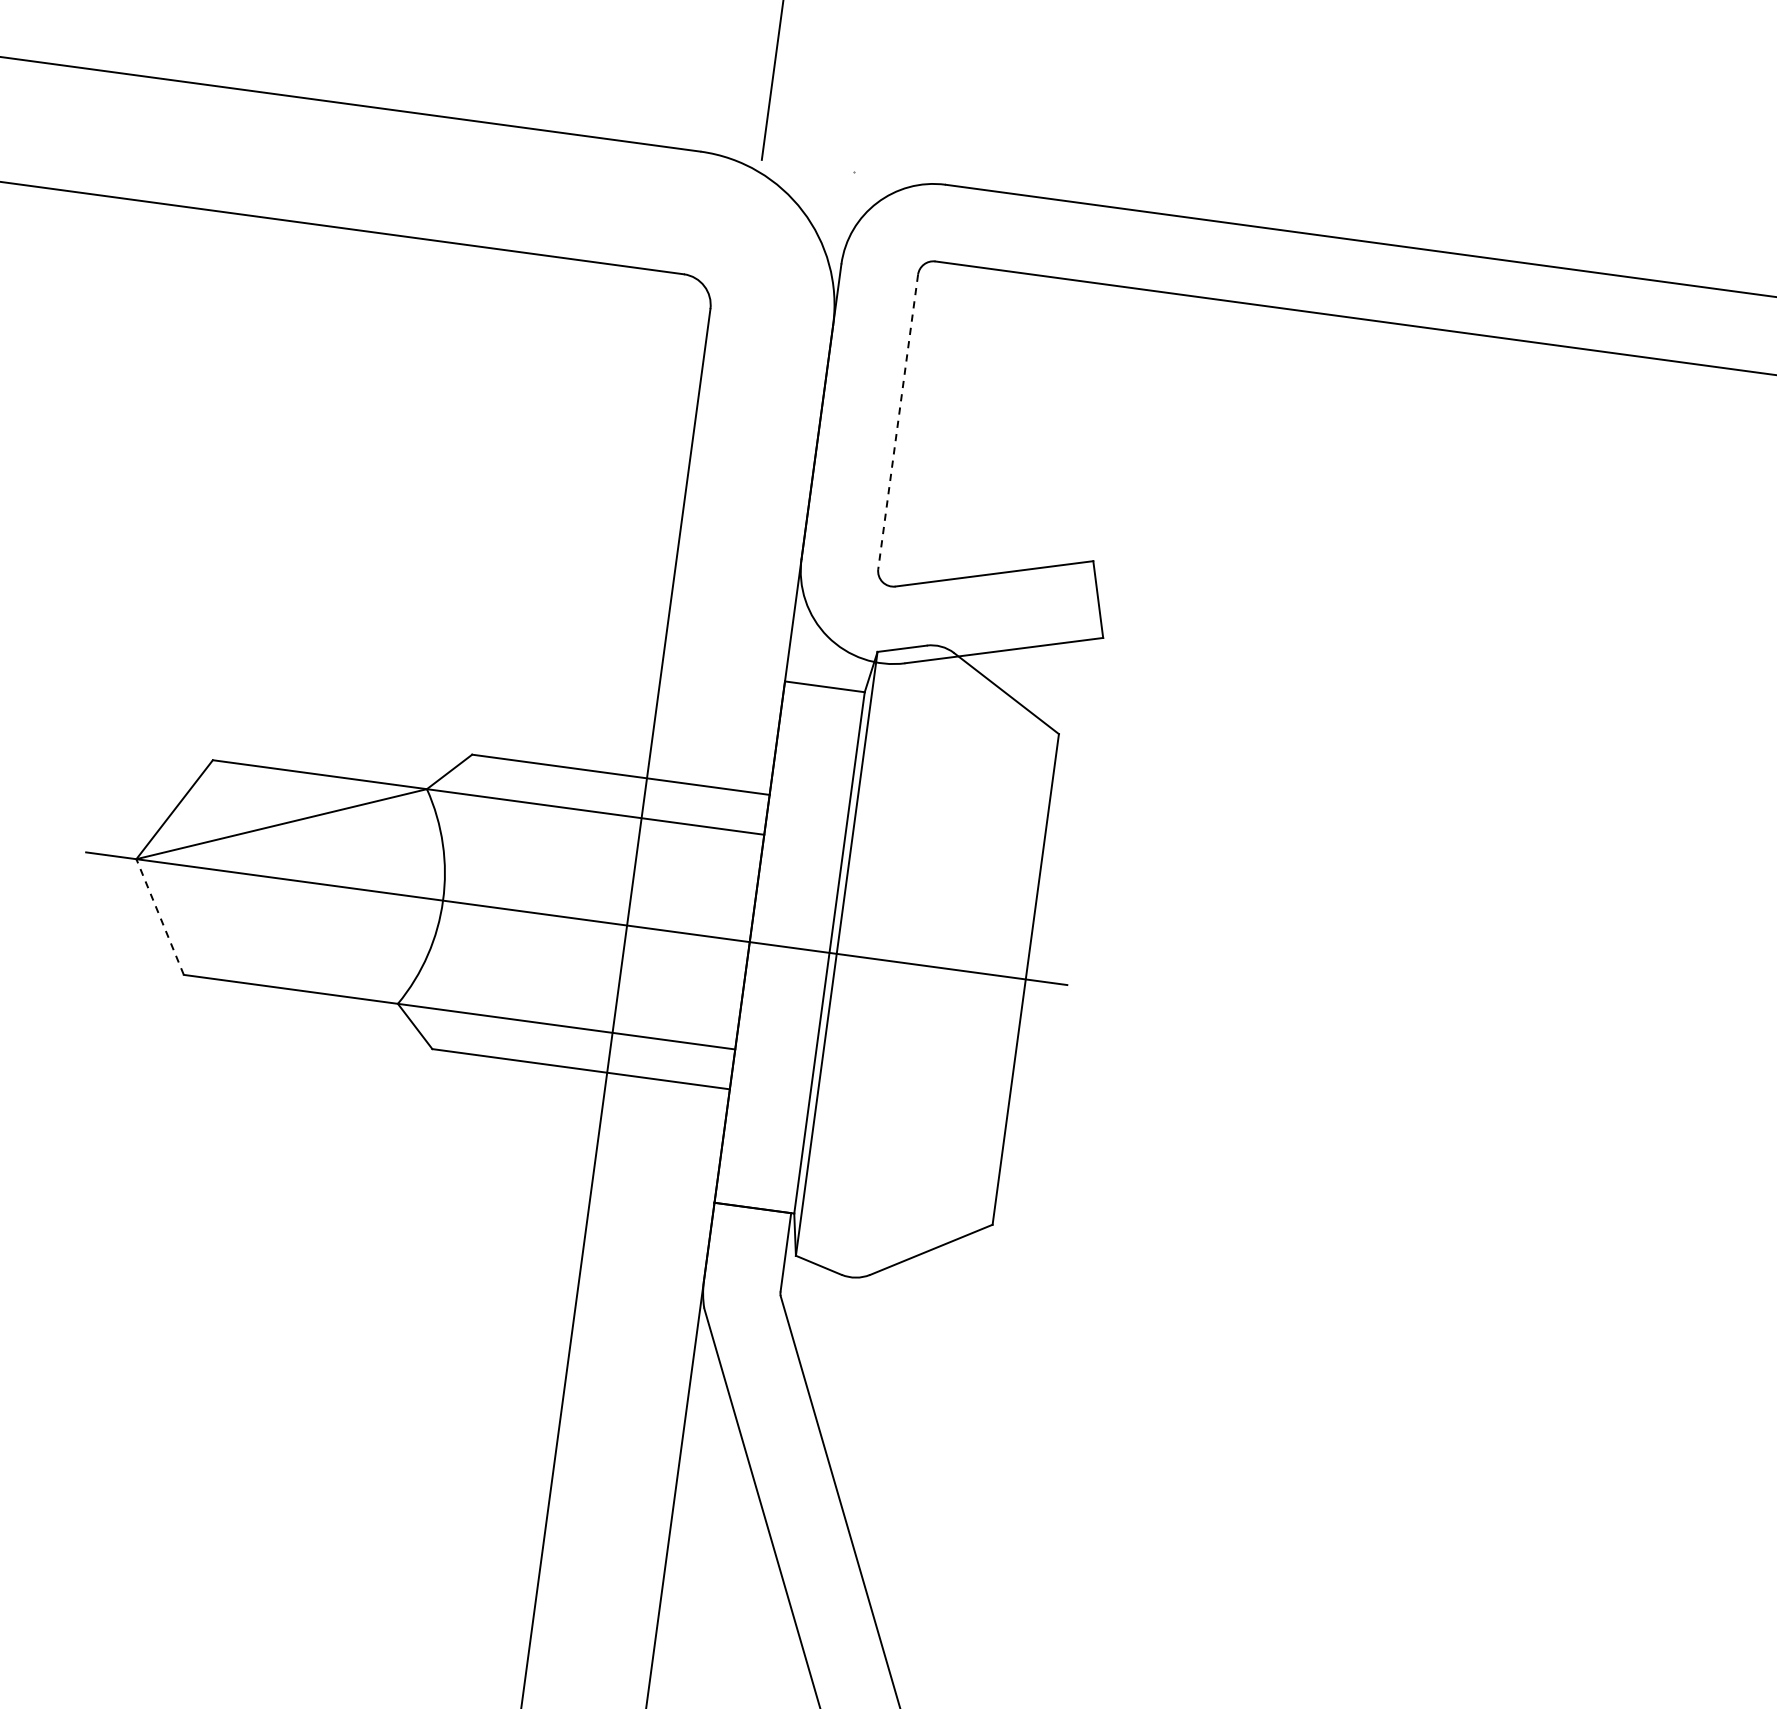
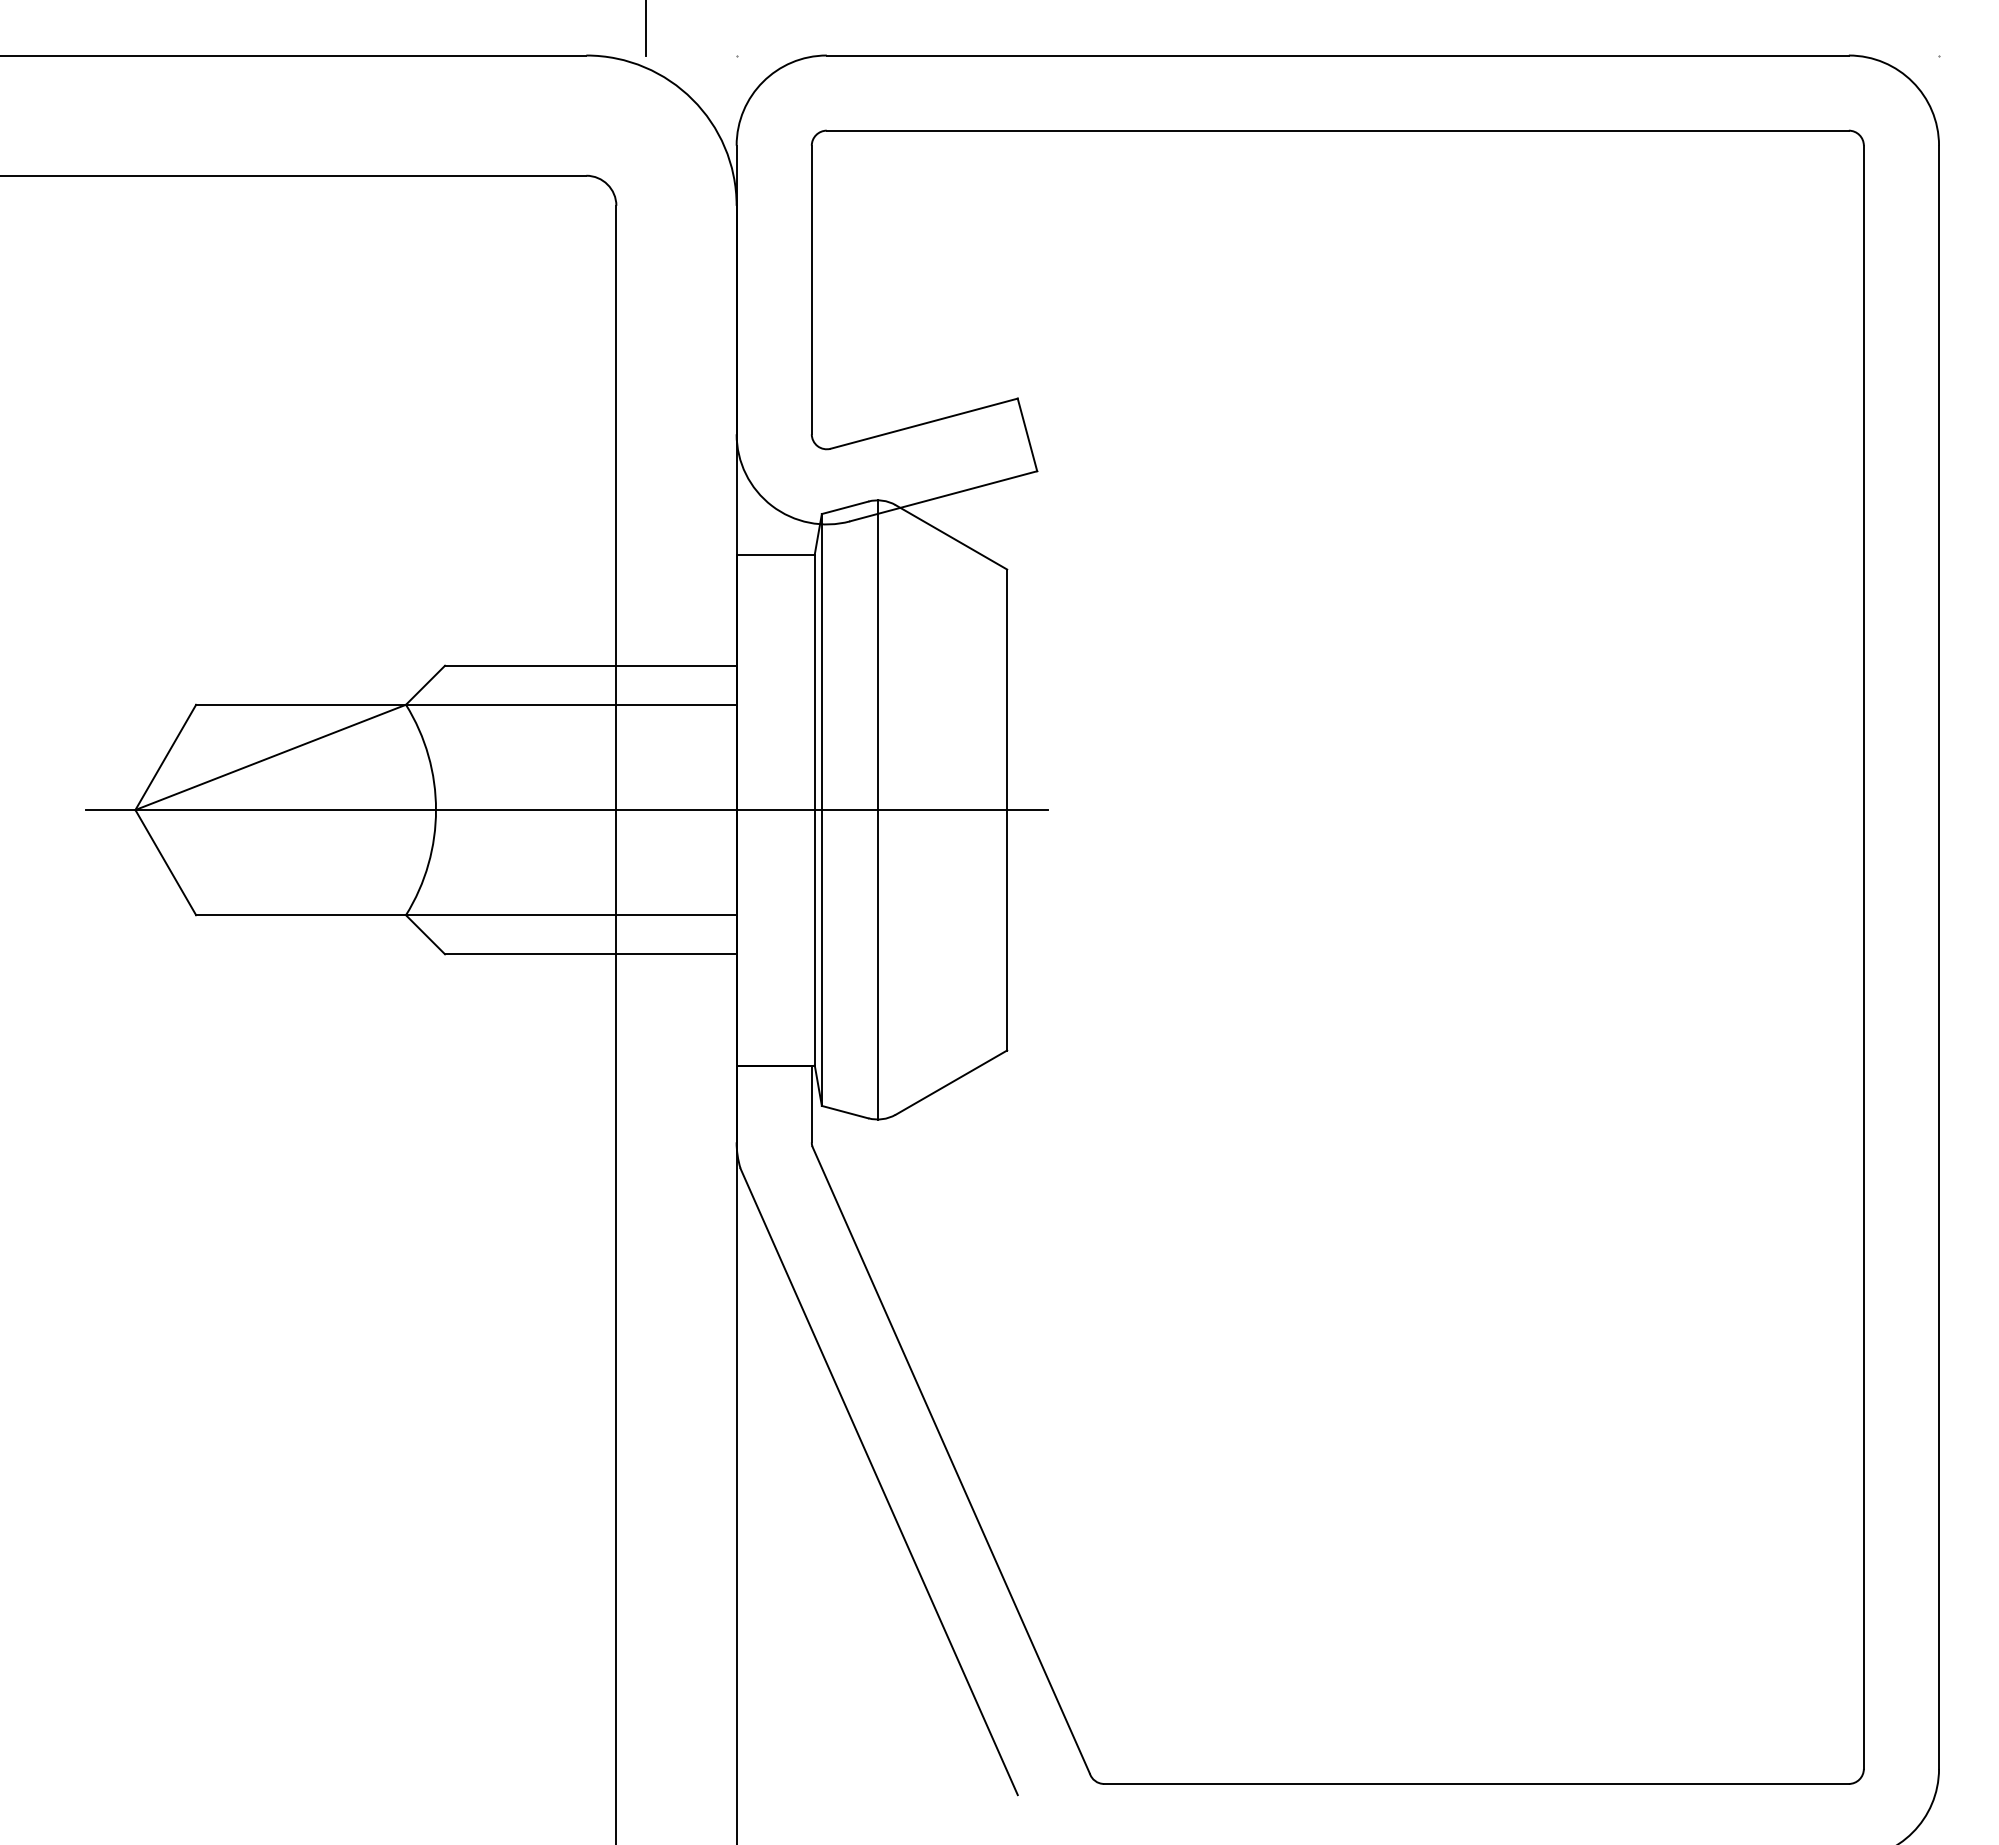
line: (897, 422) -> (811, 290), dashed -> solid
line: (159, 916) -> (165, 862), dashed -> solid
line: (893, 961) -> (877, 809), added

